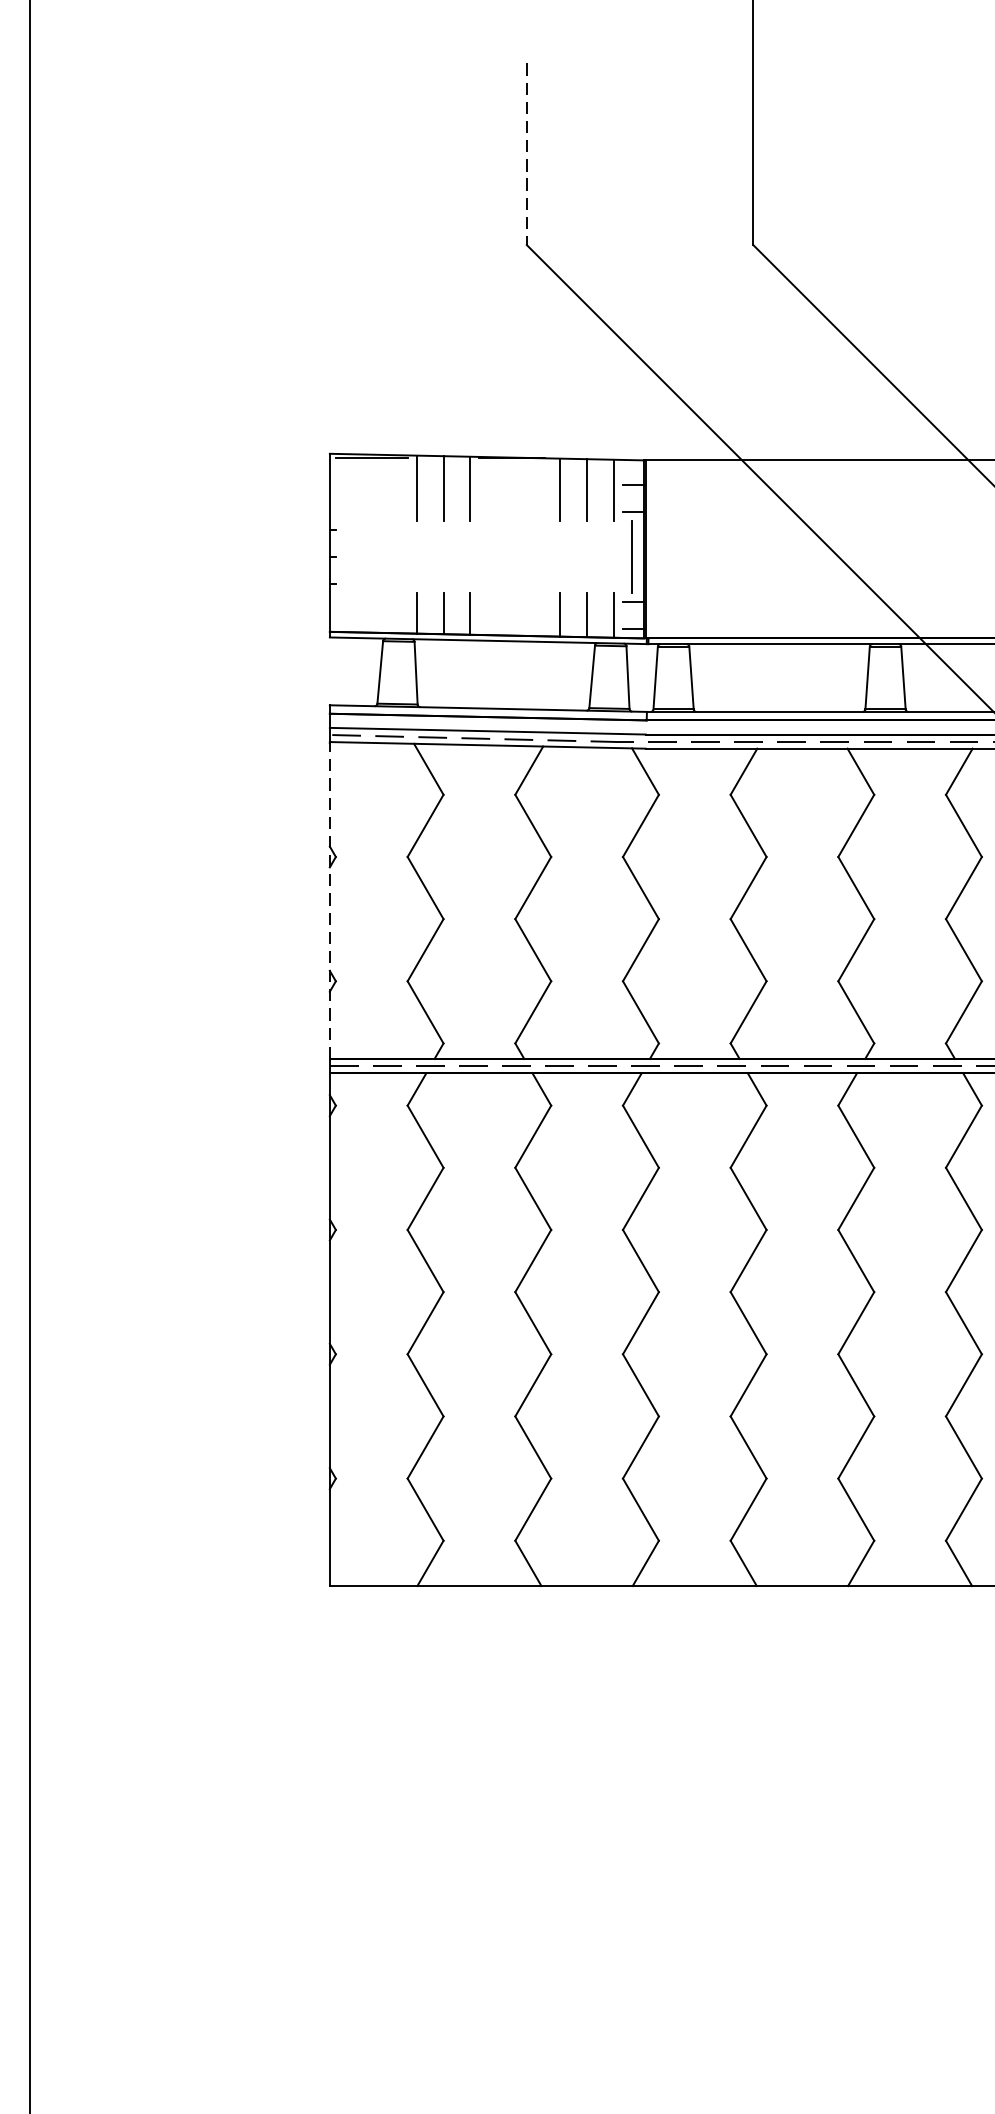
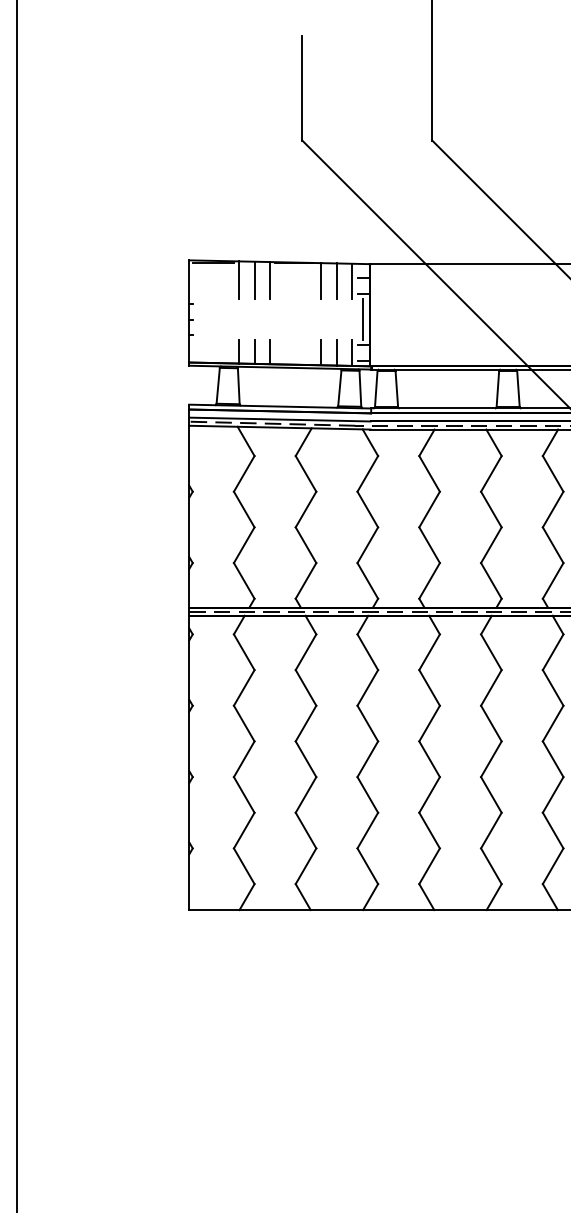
line: (527, 154) -> (302, 88), dashed -> solid
line: (330, 900) -> (189, 516), dashed -> solid

